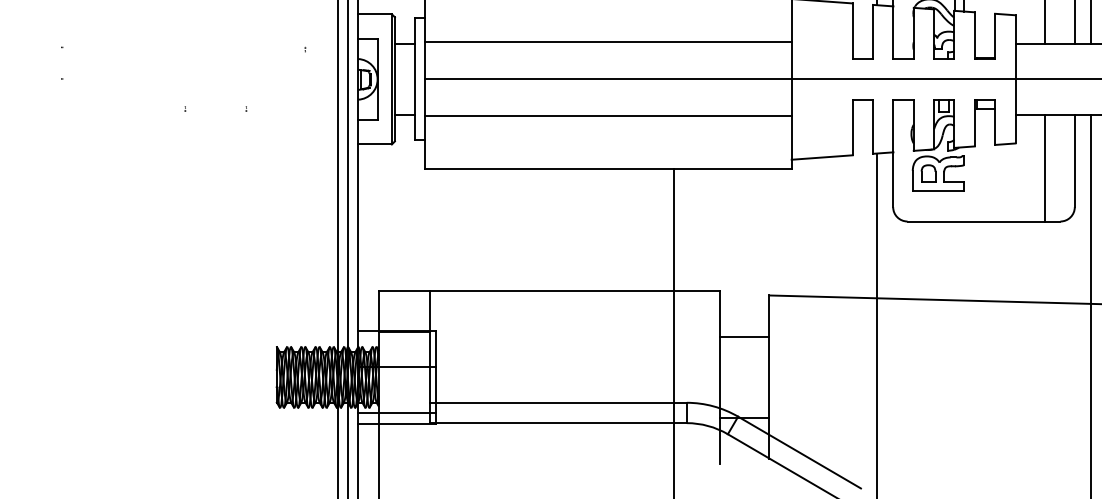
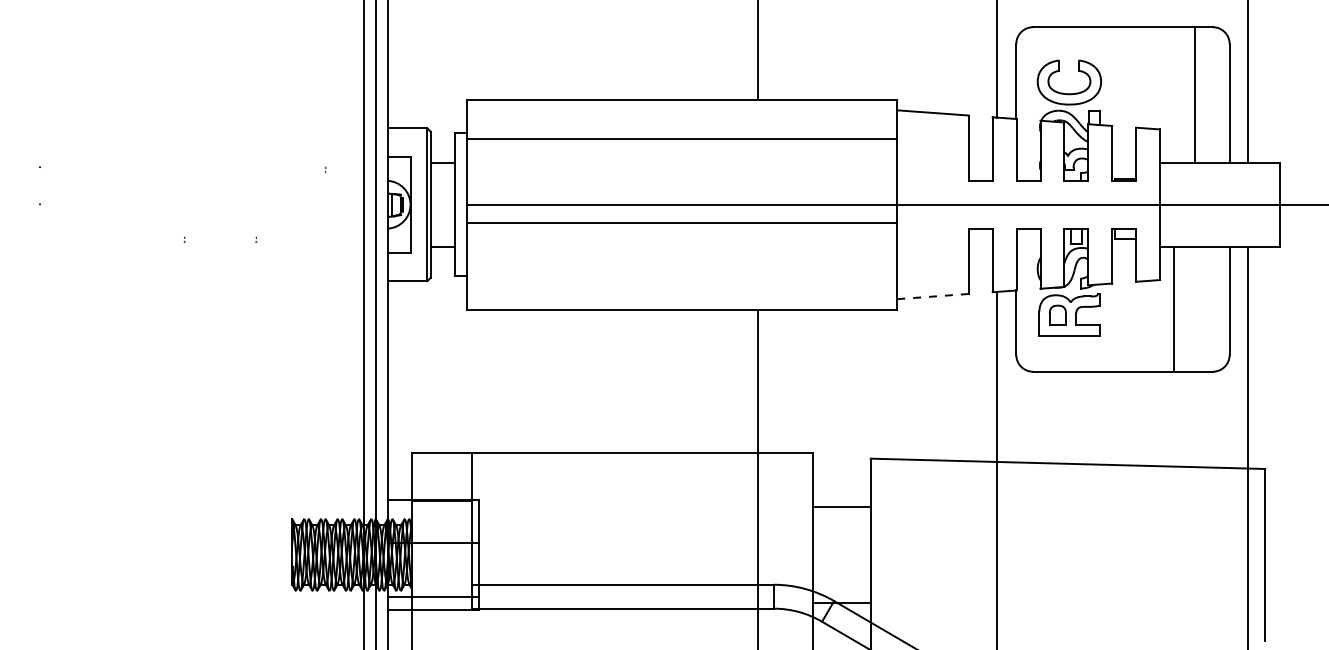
line: (608, 42) -> (681, 139), moved
line: (608, 116) -> (681, 223), moved
line: (821, 157) -> (932, 296), solid -> dashed
line: (1044, 167) -> (1173, 308), moved

